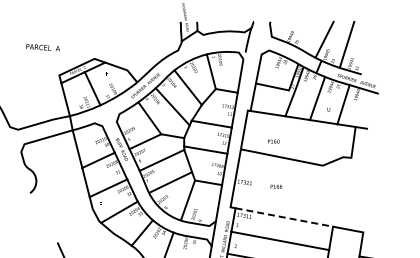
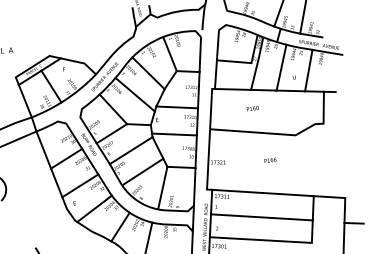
text: (273, 141) -> (252, 108), moved
text: (276, 186) -> (270, 160), moved
line: (284, 217) -> (263, 192), dashed -> solid

